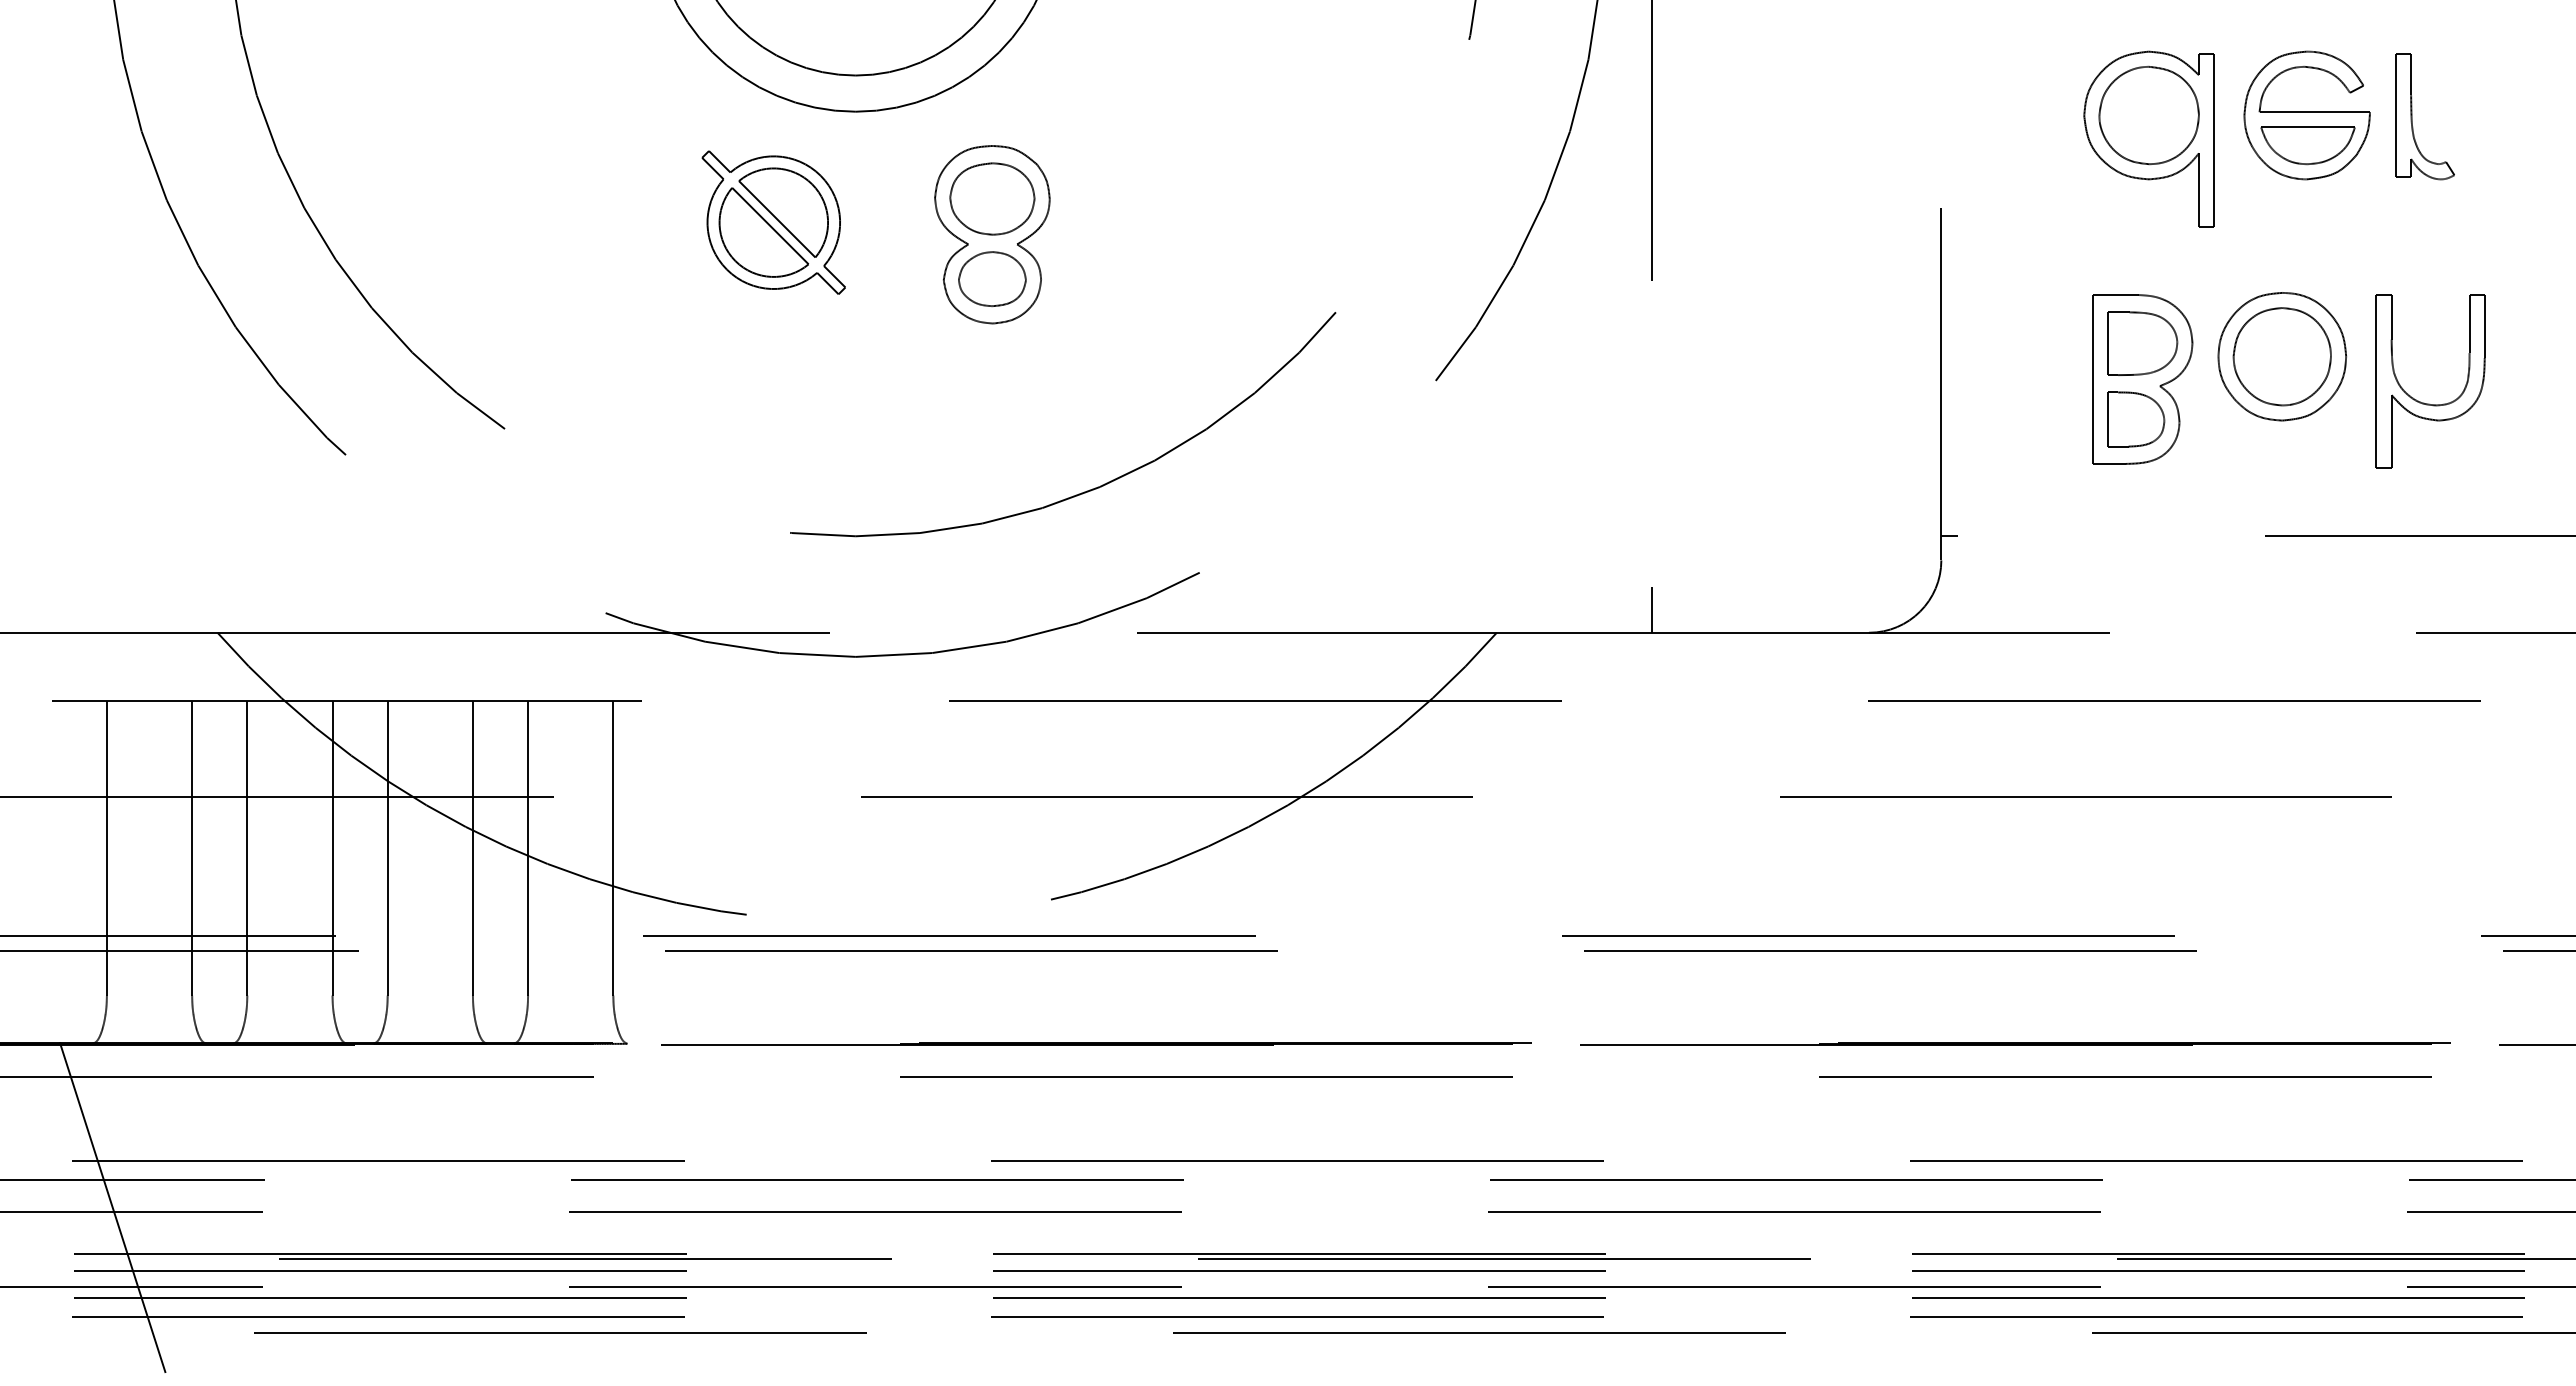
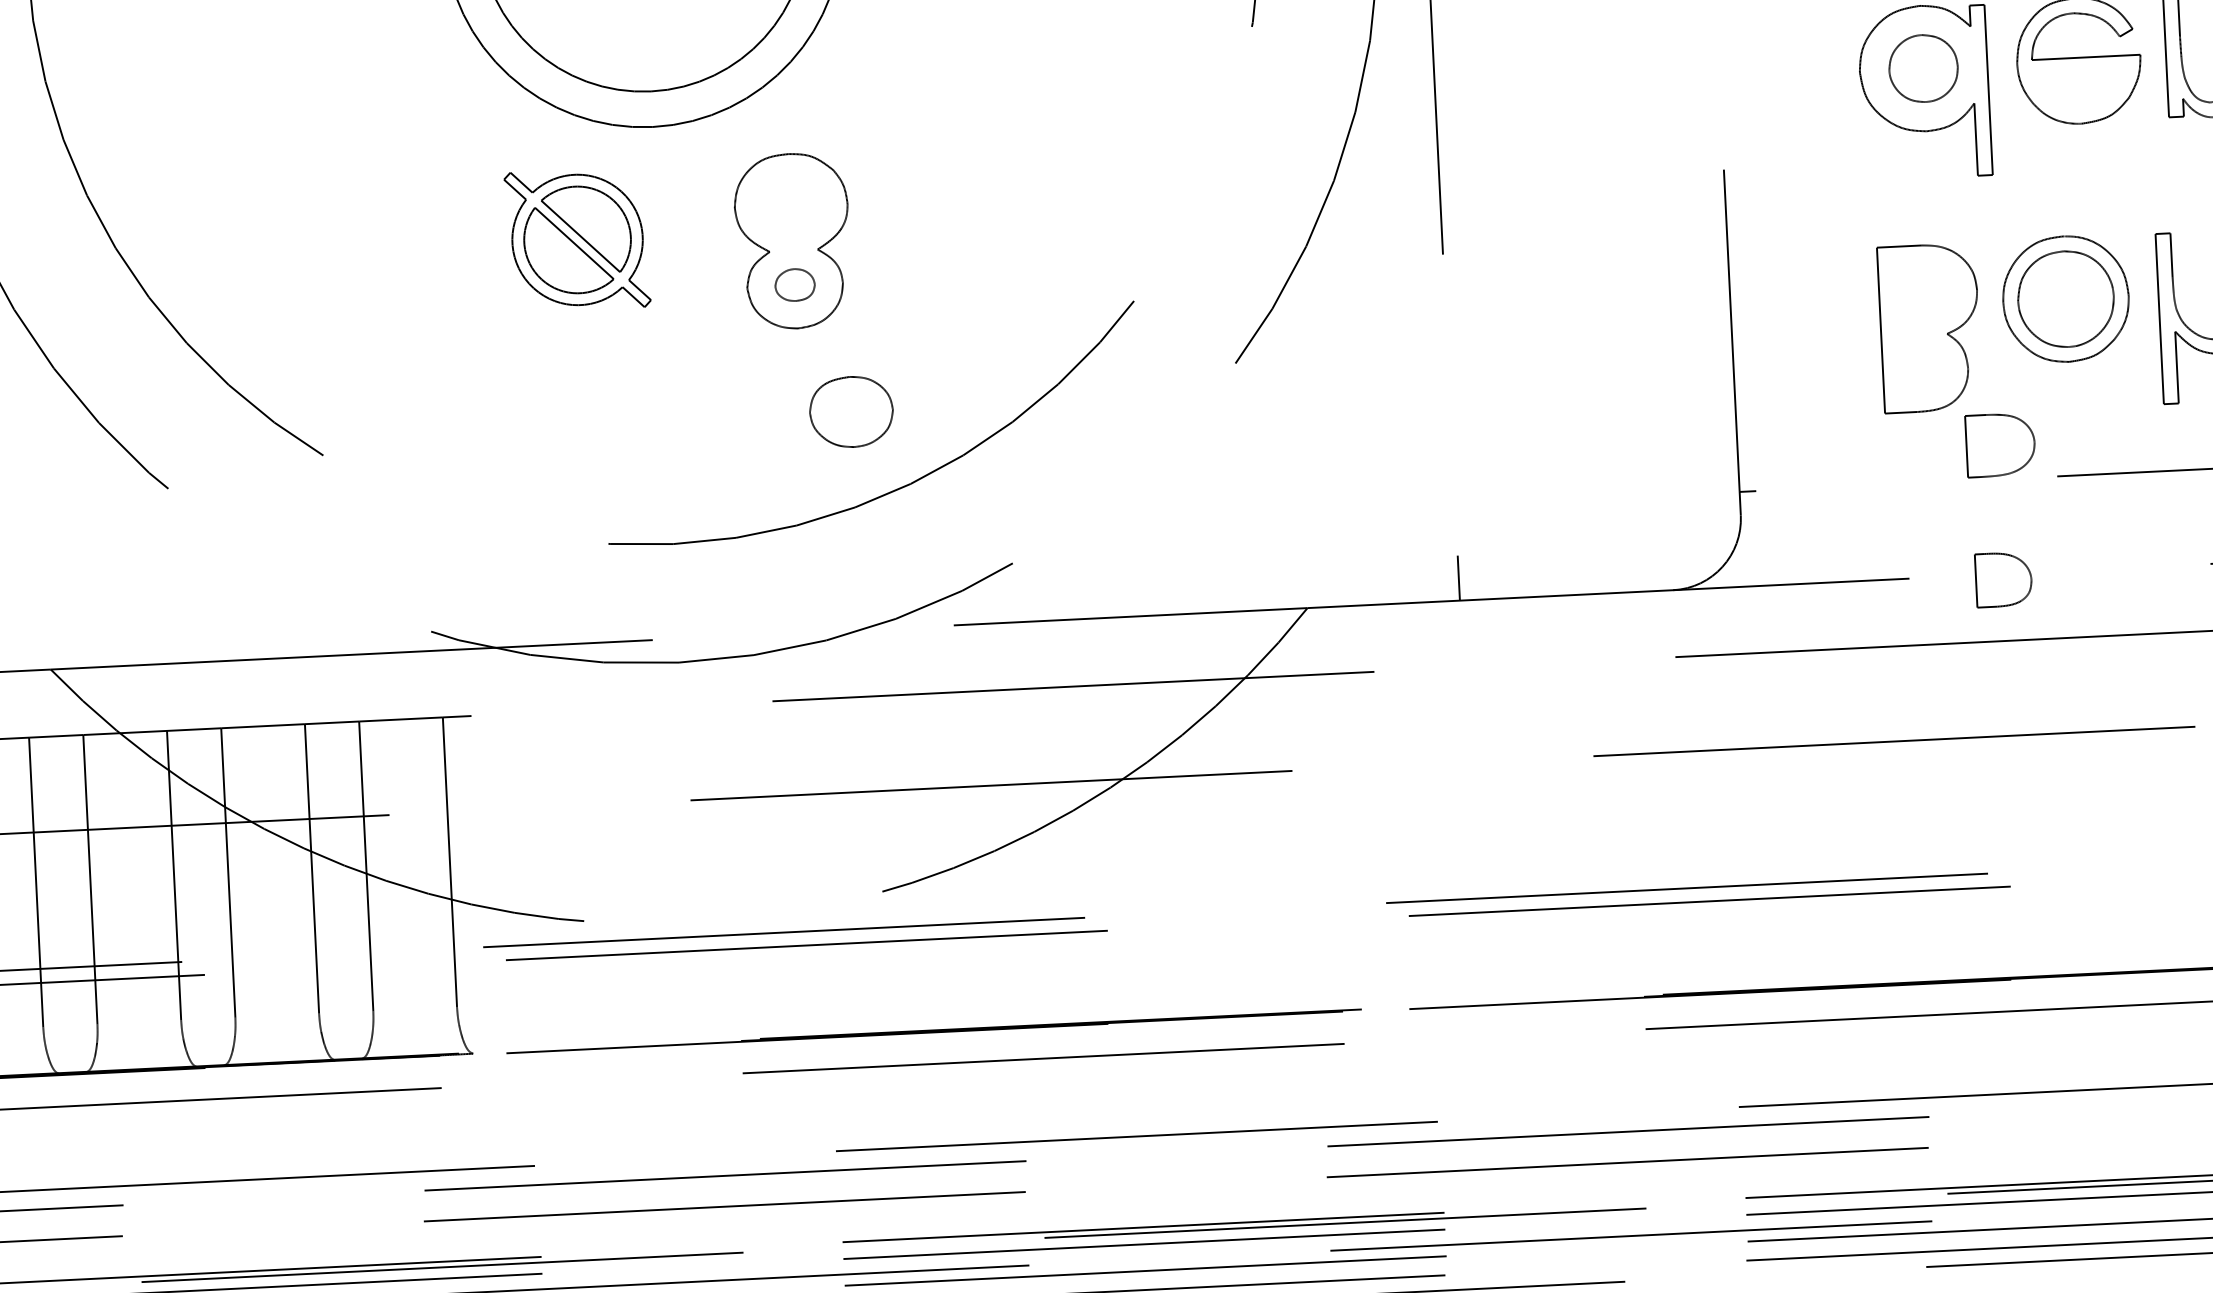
part: (2148, 115) -> (1922, 68), size x0.7
part: (2307, 145) -> (2080, 90), removed
part: (992, 198) -> (851, 411), moved
part: (992, 279) -> (795, 285), size x0.6
part: (2142, 343) -> (2000, 444), moved
part: (2136, 419) -> (2004, 579), moved

